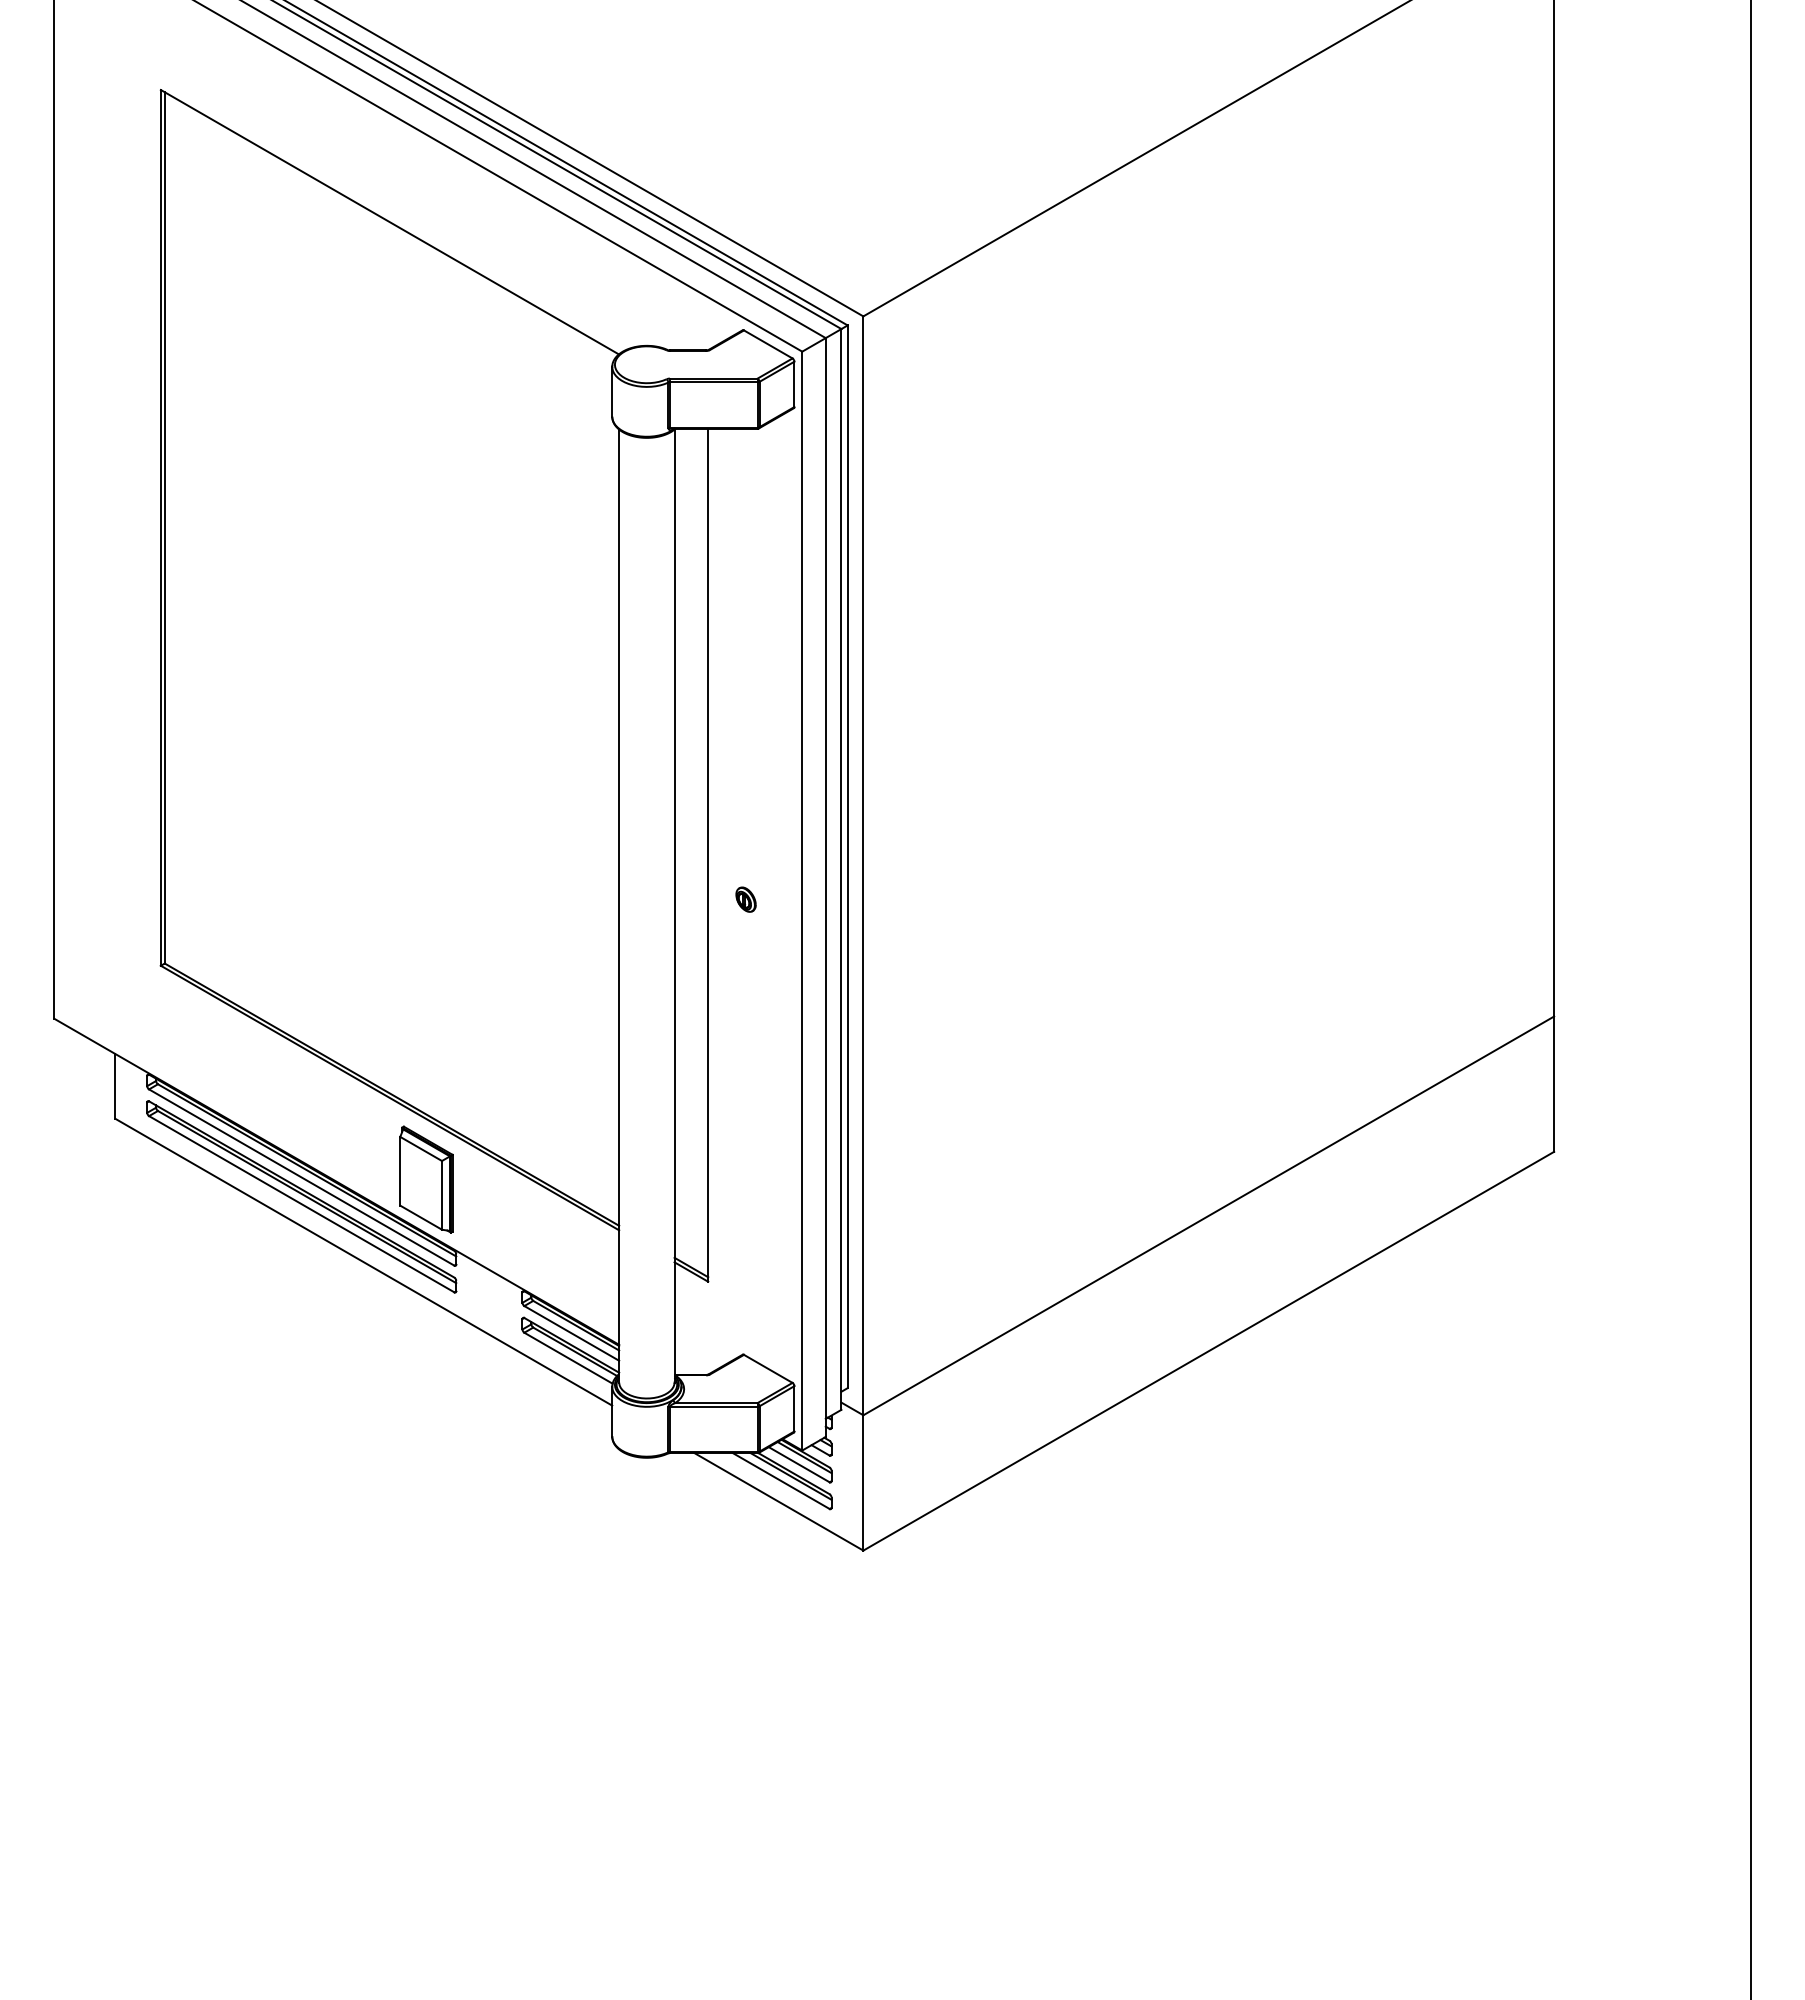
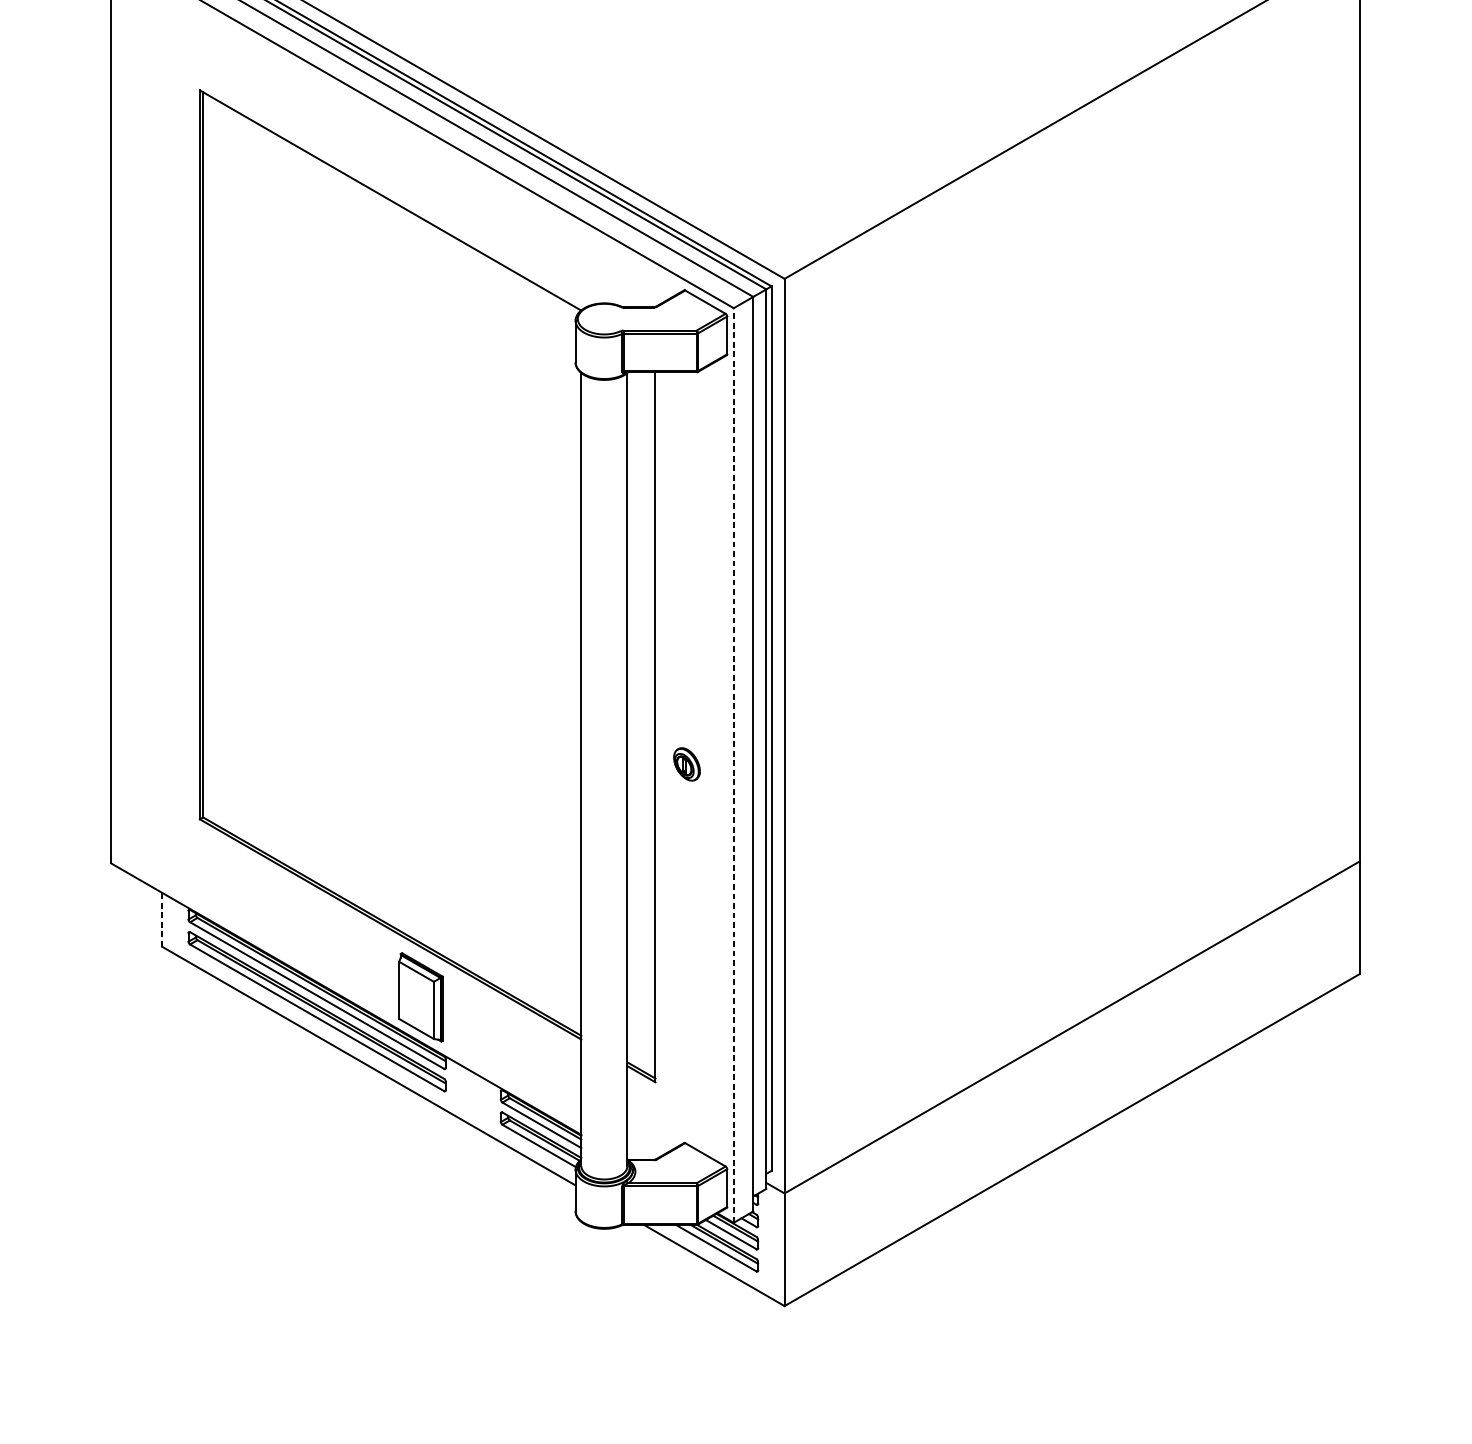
part: (745, 899) -> (686, 764), size x1.6
line: (802, 900) -> (733, 765), solid -> dashed
line: (115, 1085) -> (162, 918), solid -> dashed

